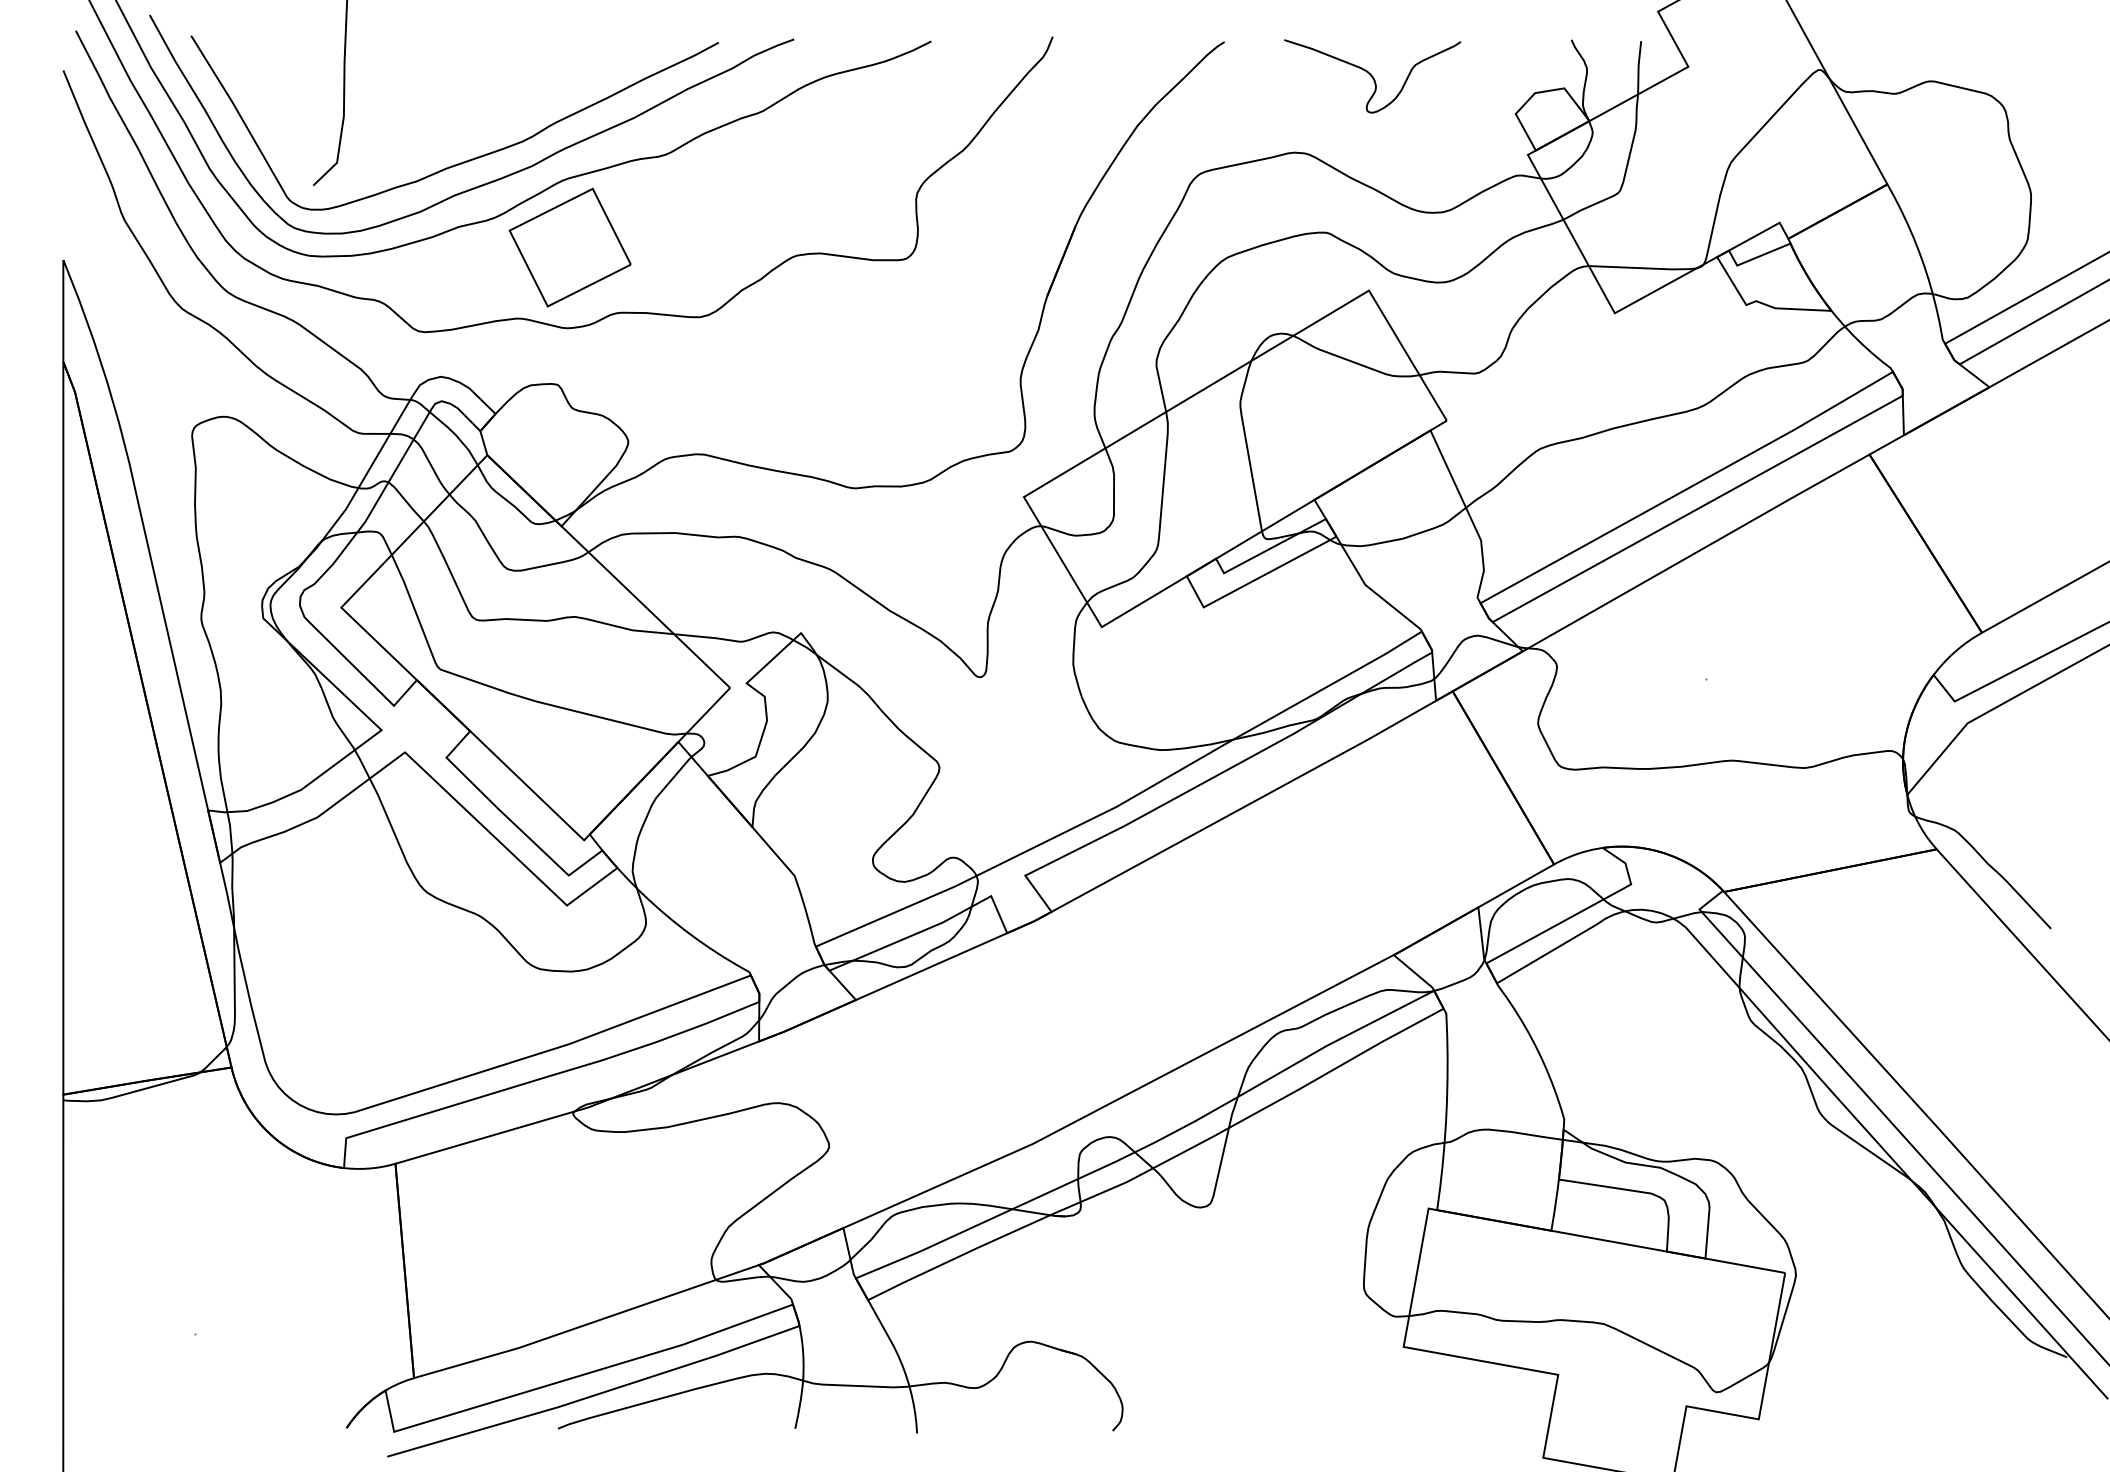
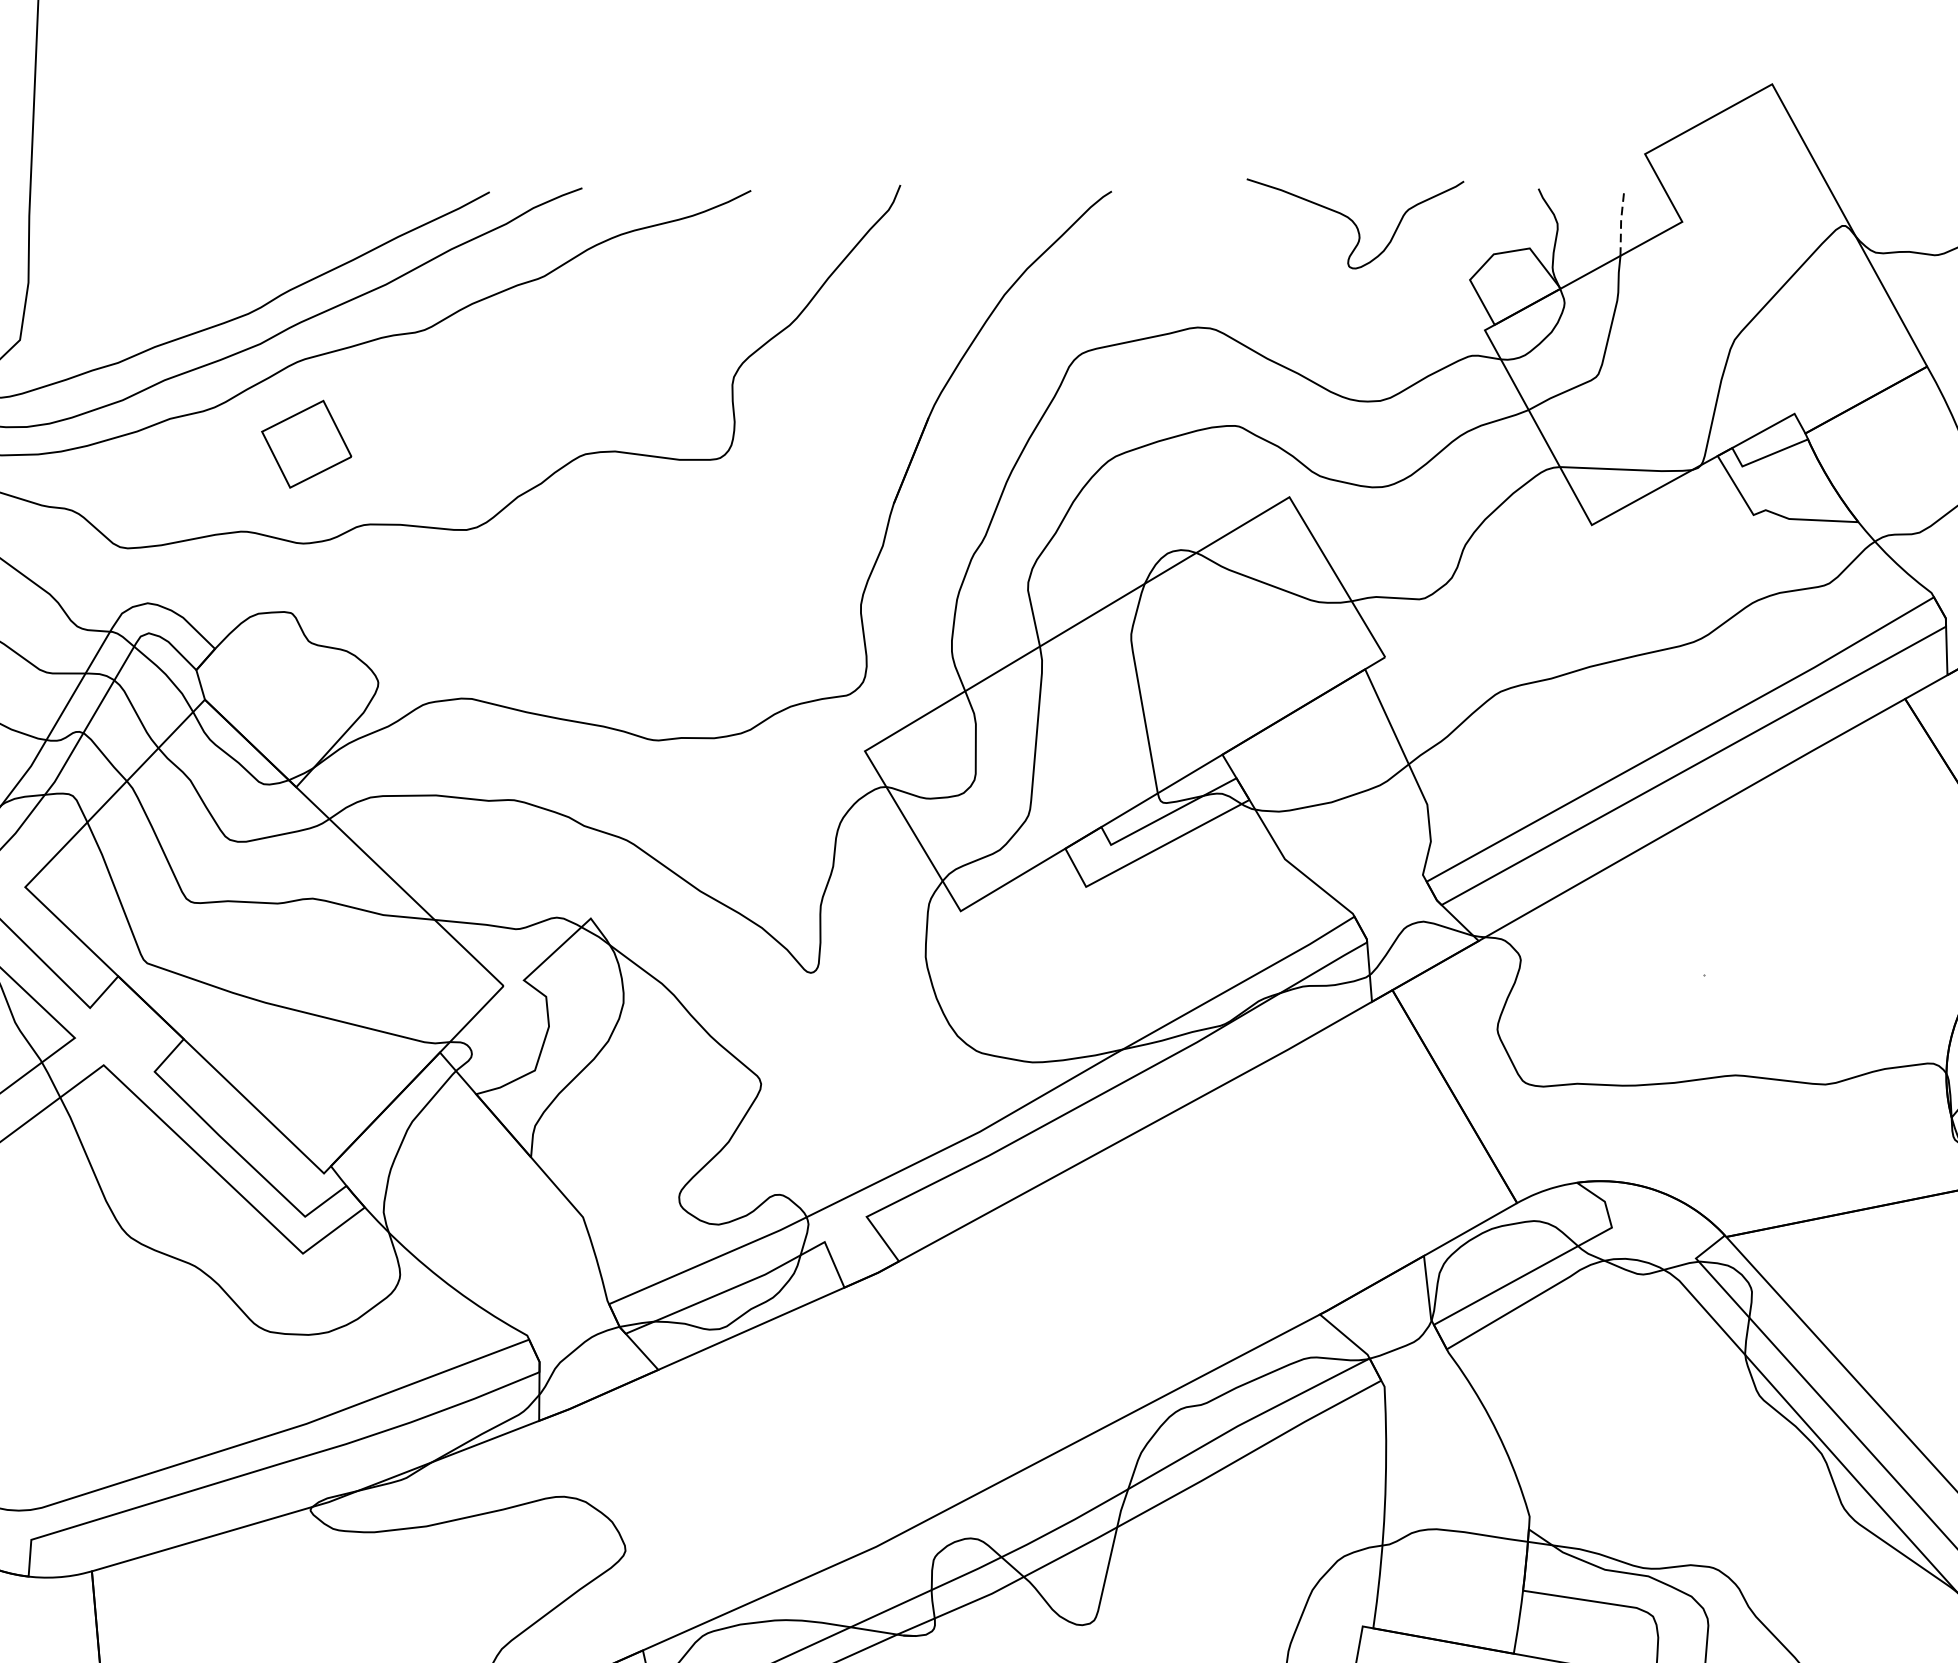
line: (1638, 67) -> (1620, 222), solid -> dashed
curve: (1372, 76) -> (1355, 224), moved
part: (569, 247) -> (305, 444), size x0.6

